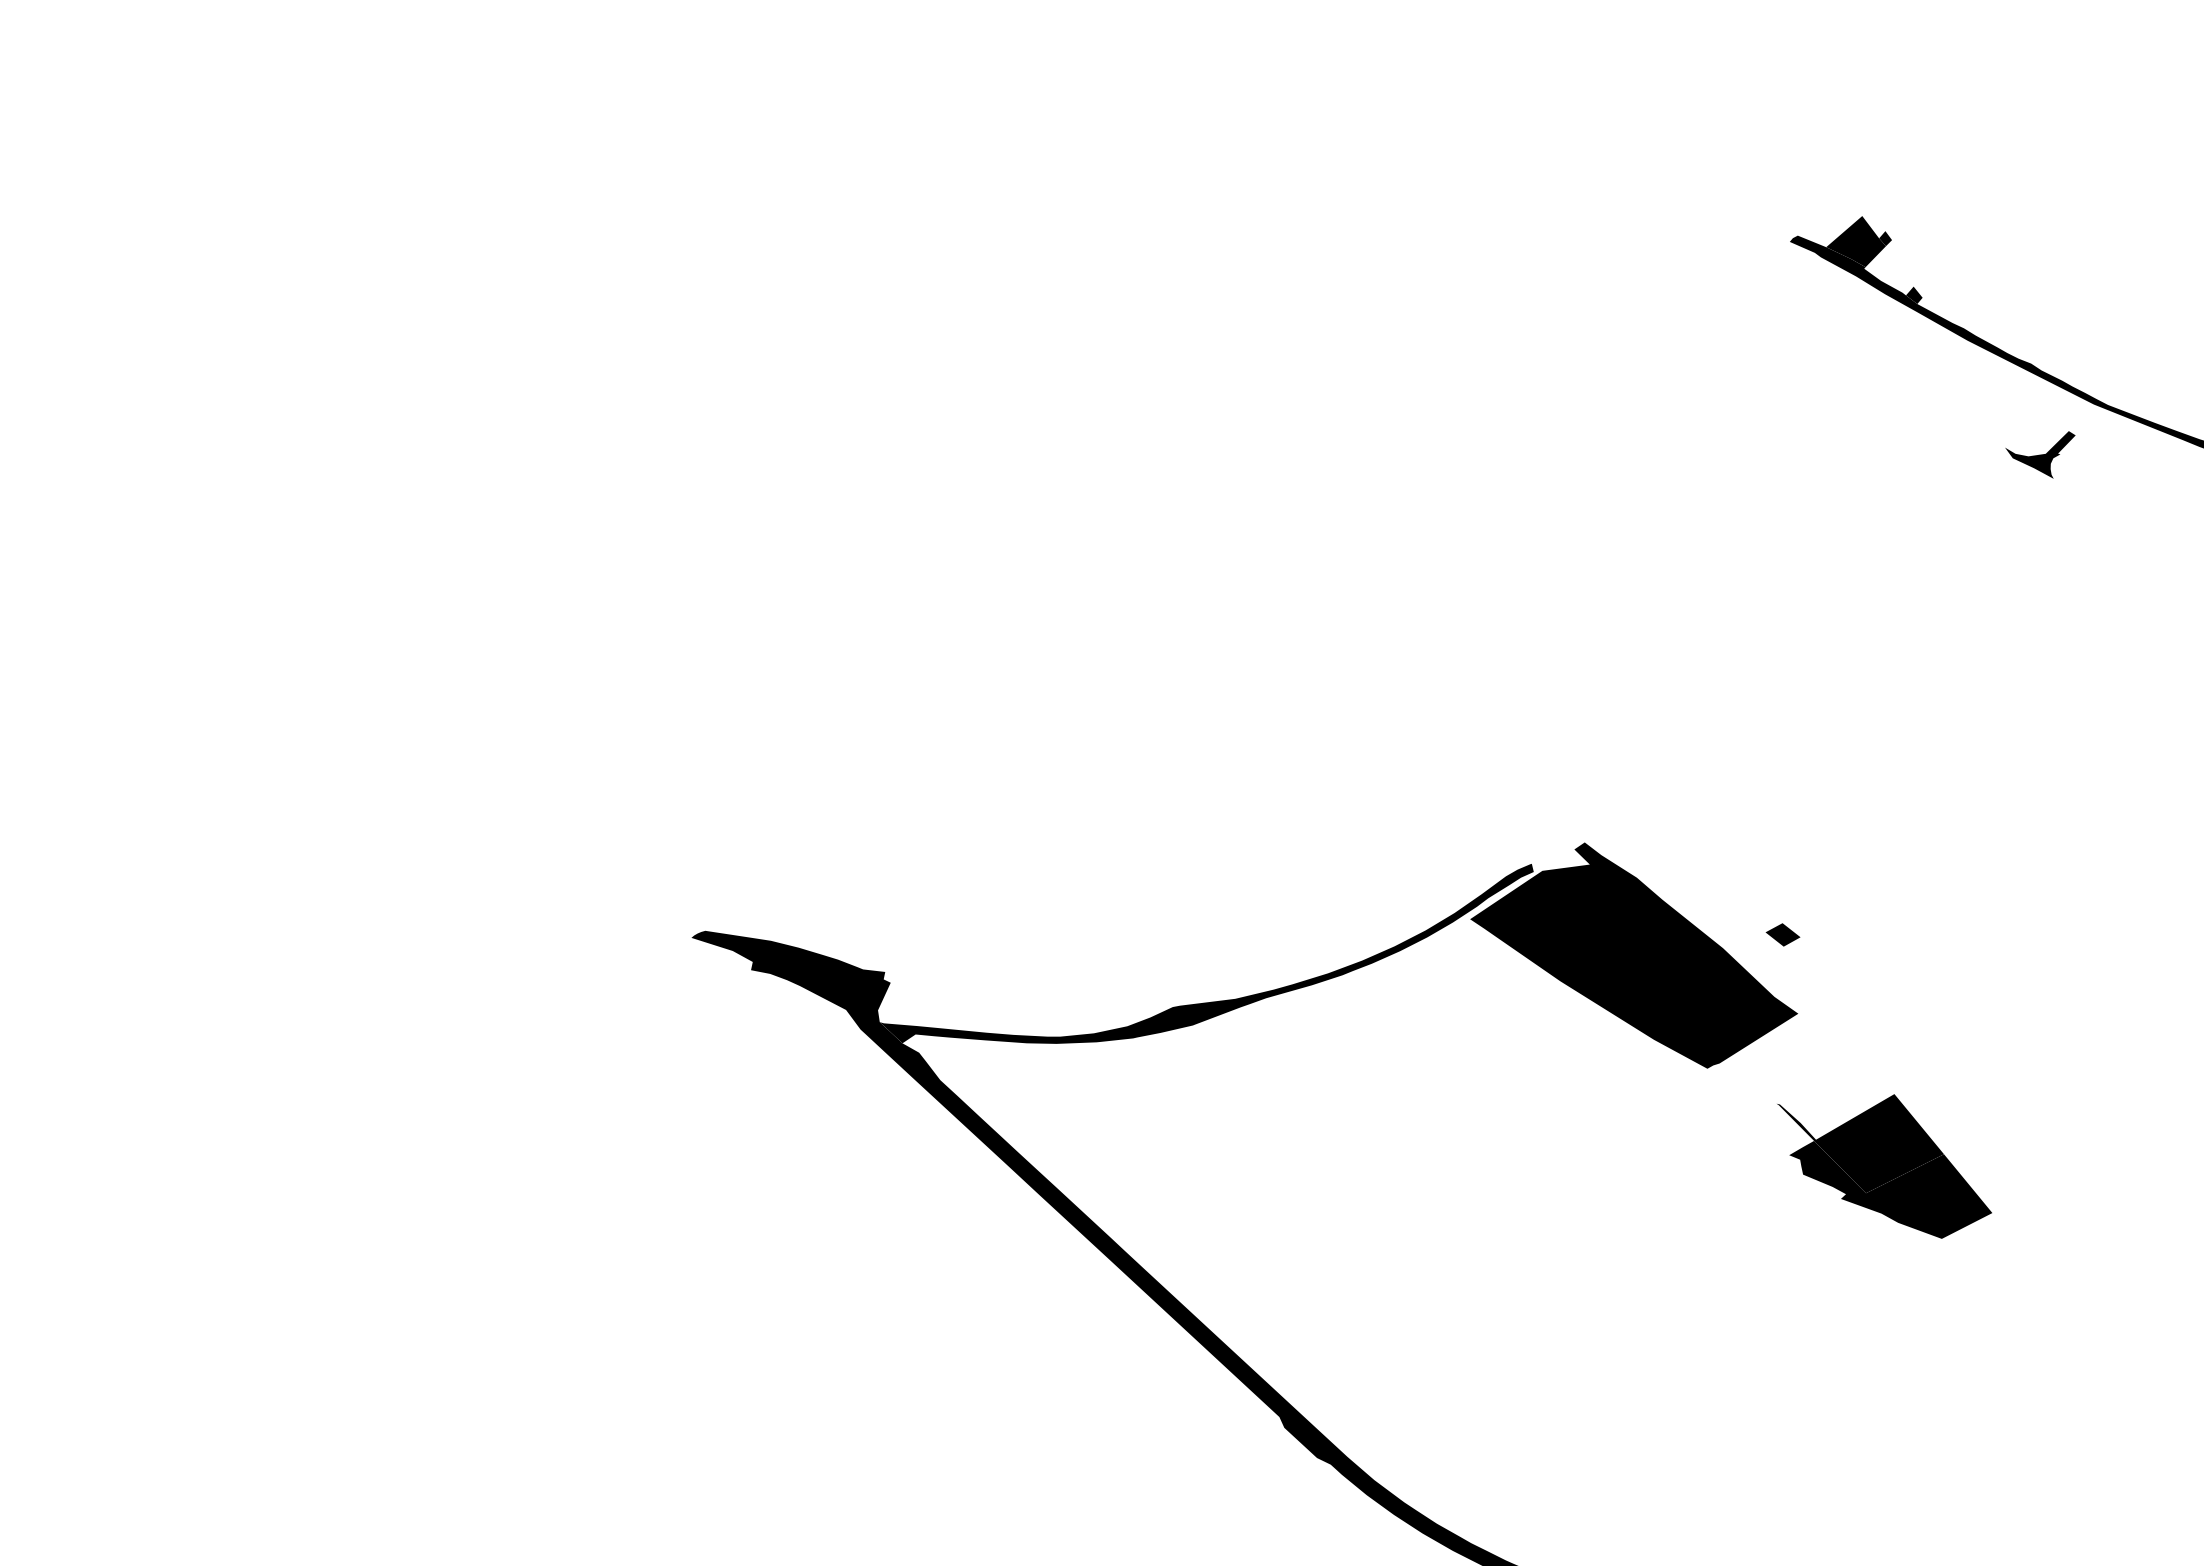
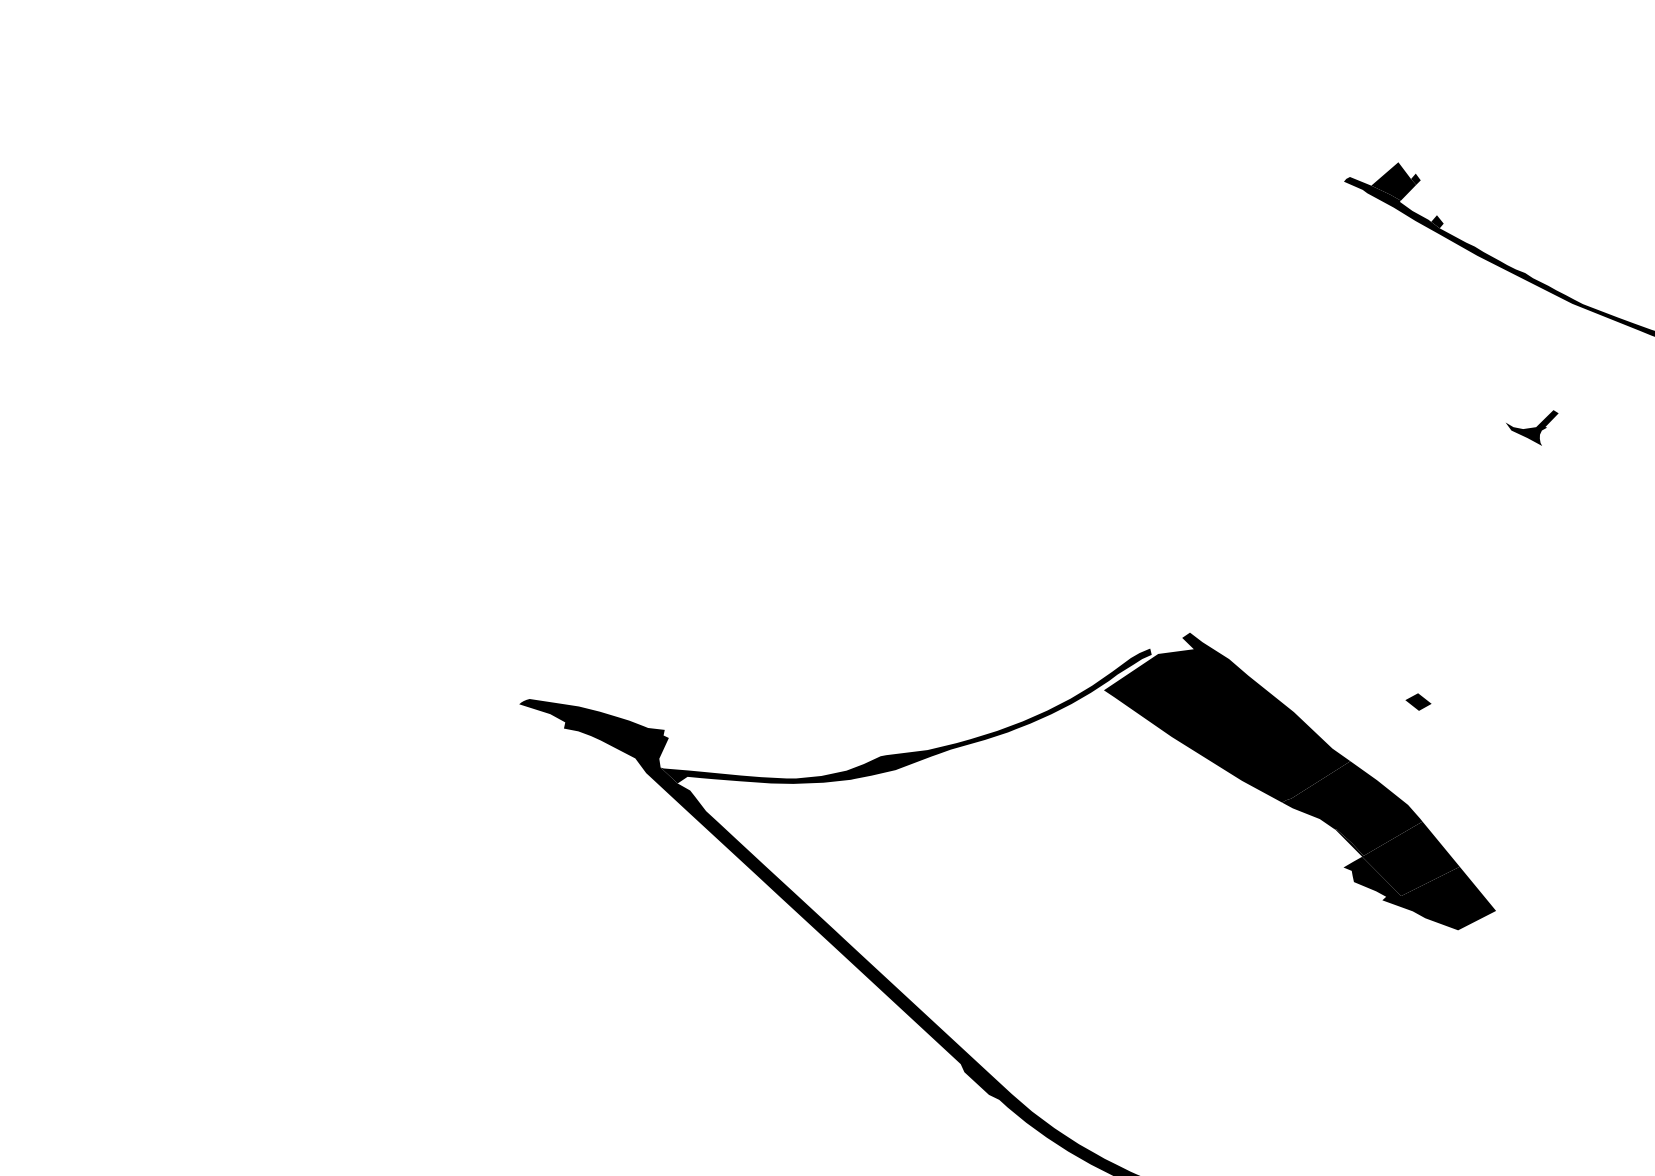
part: (2040, 454) -> (1532, 427), moved
part: (1782, 934) -> (1418, 701), moved
fill: (1800, 1076) -> (1352, 808), added

